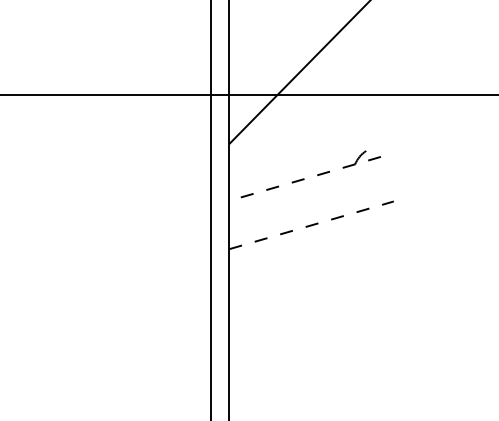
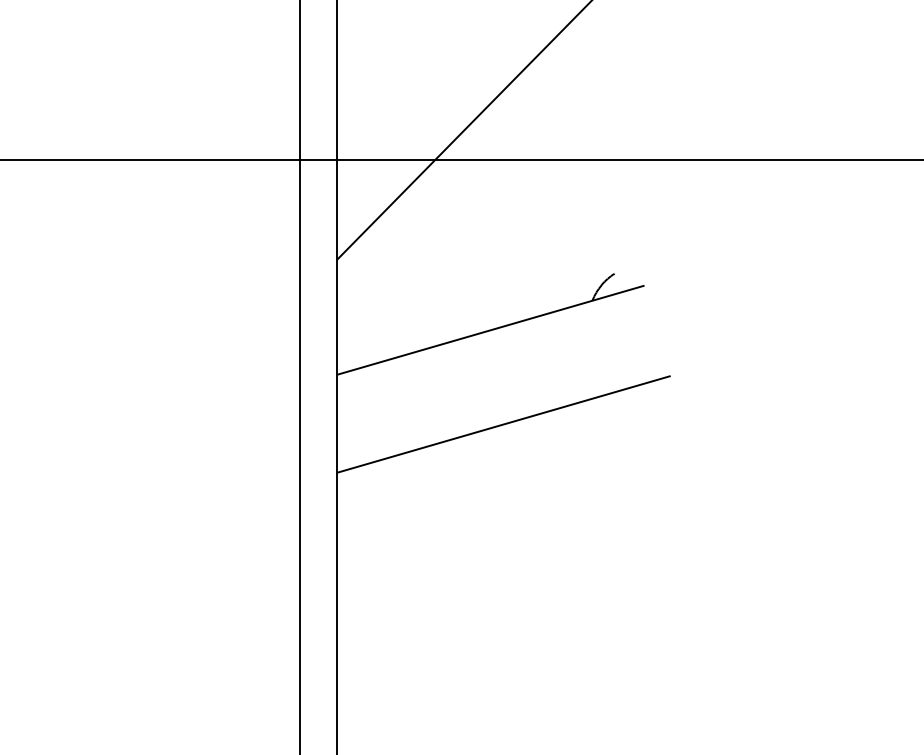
line: (305, 178) -> (491, 329), dashed -> solid
line: (311, 225) -> (503, 424), dashed -> solid

